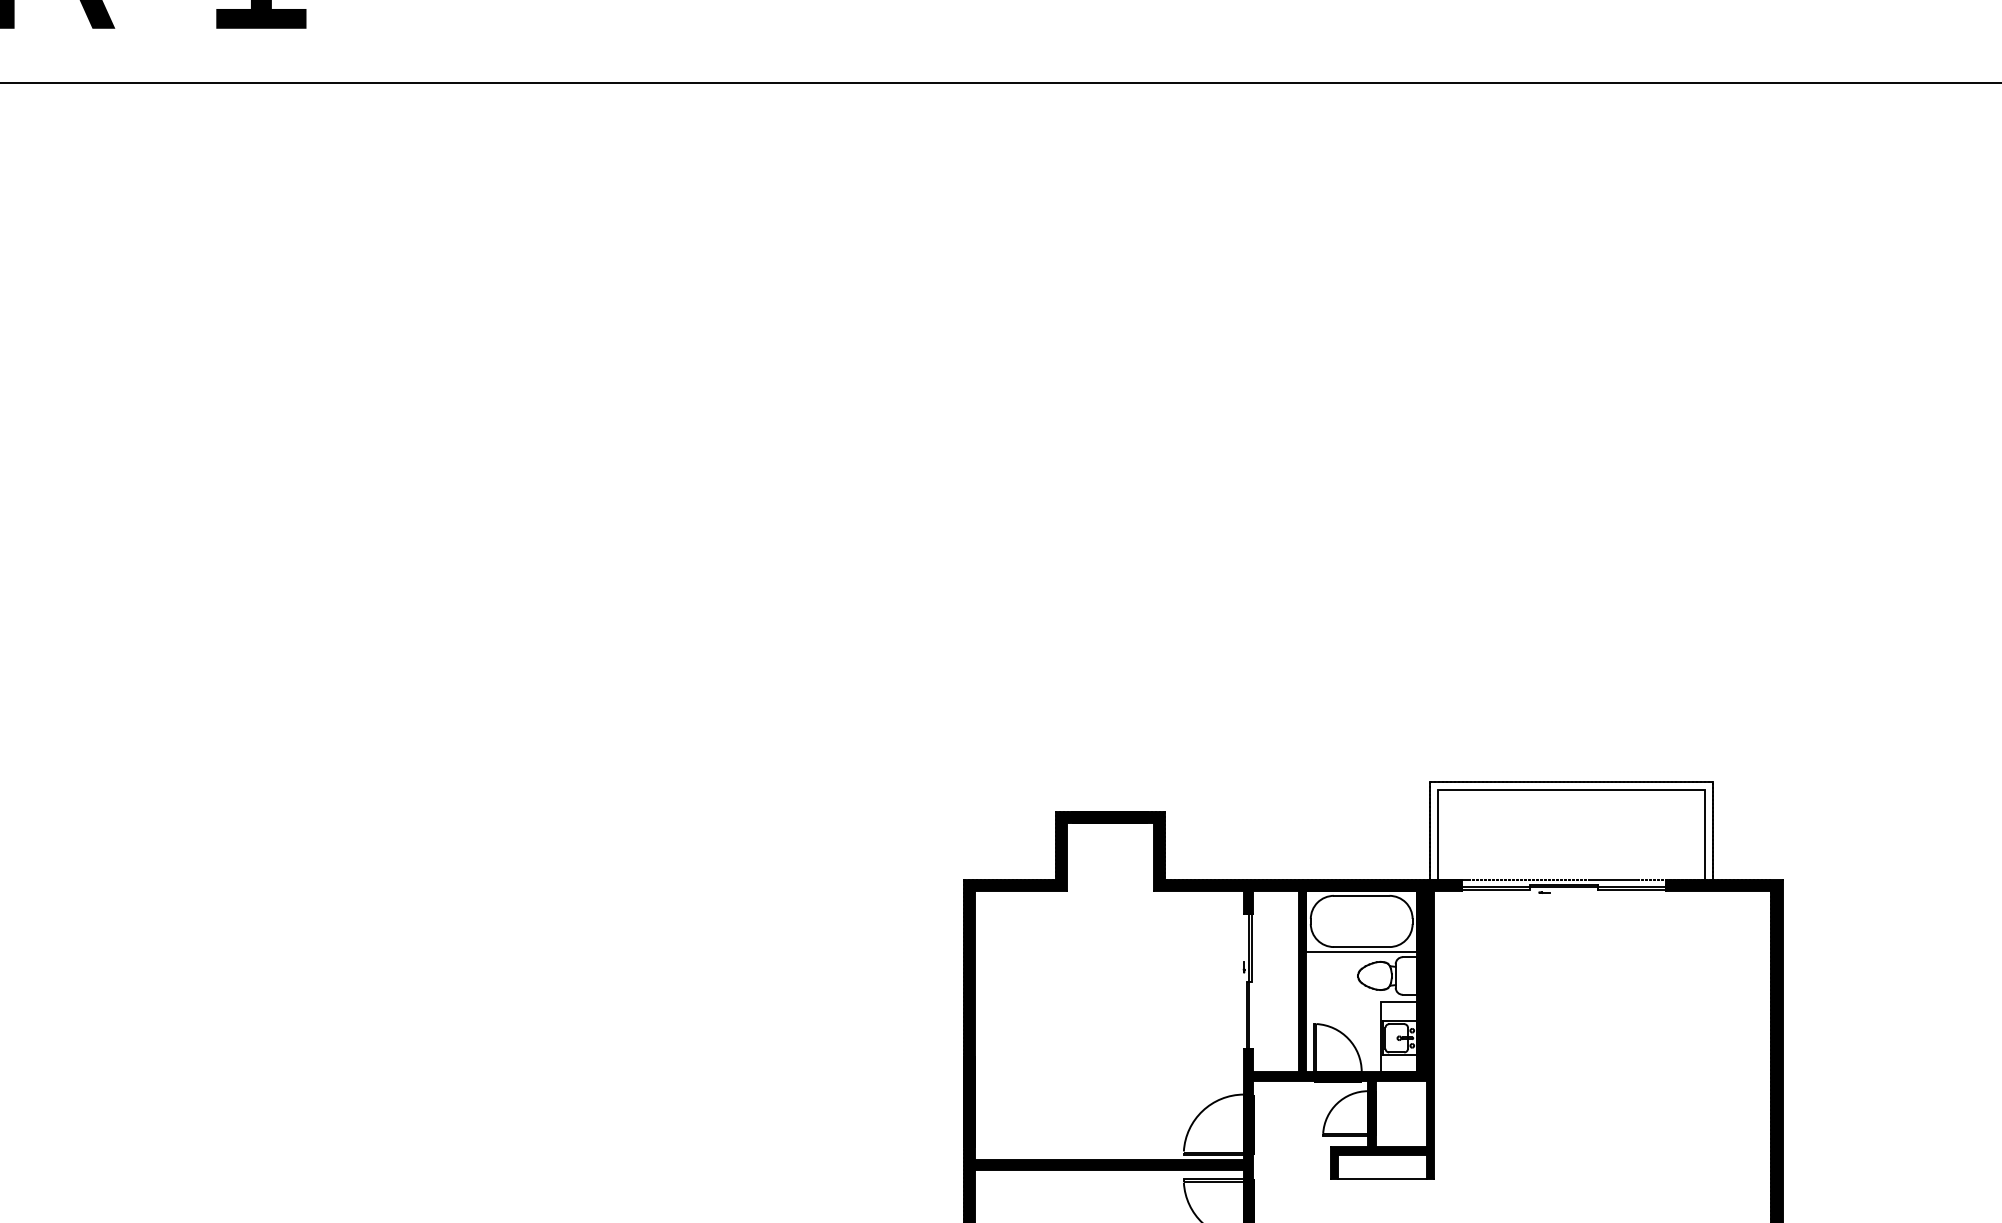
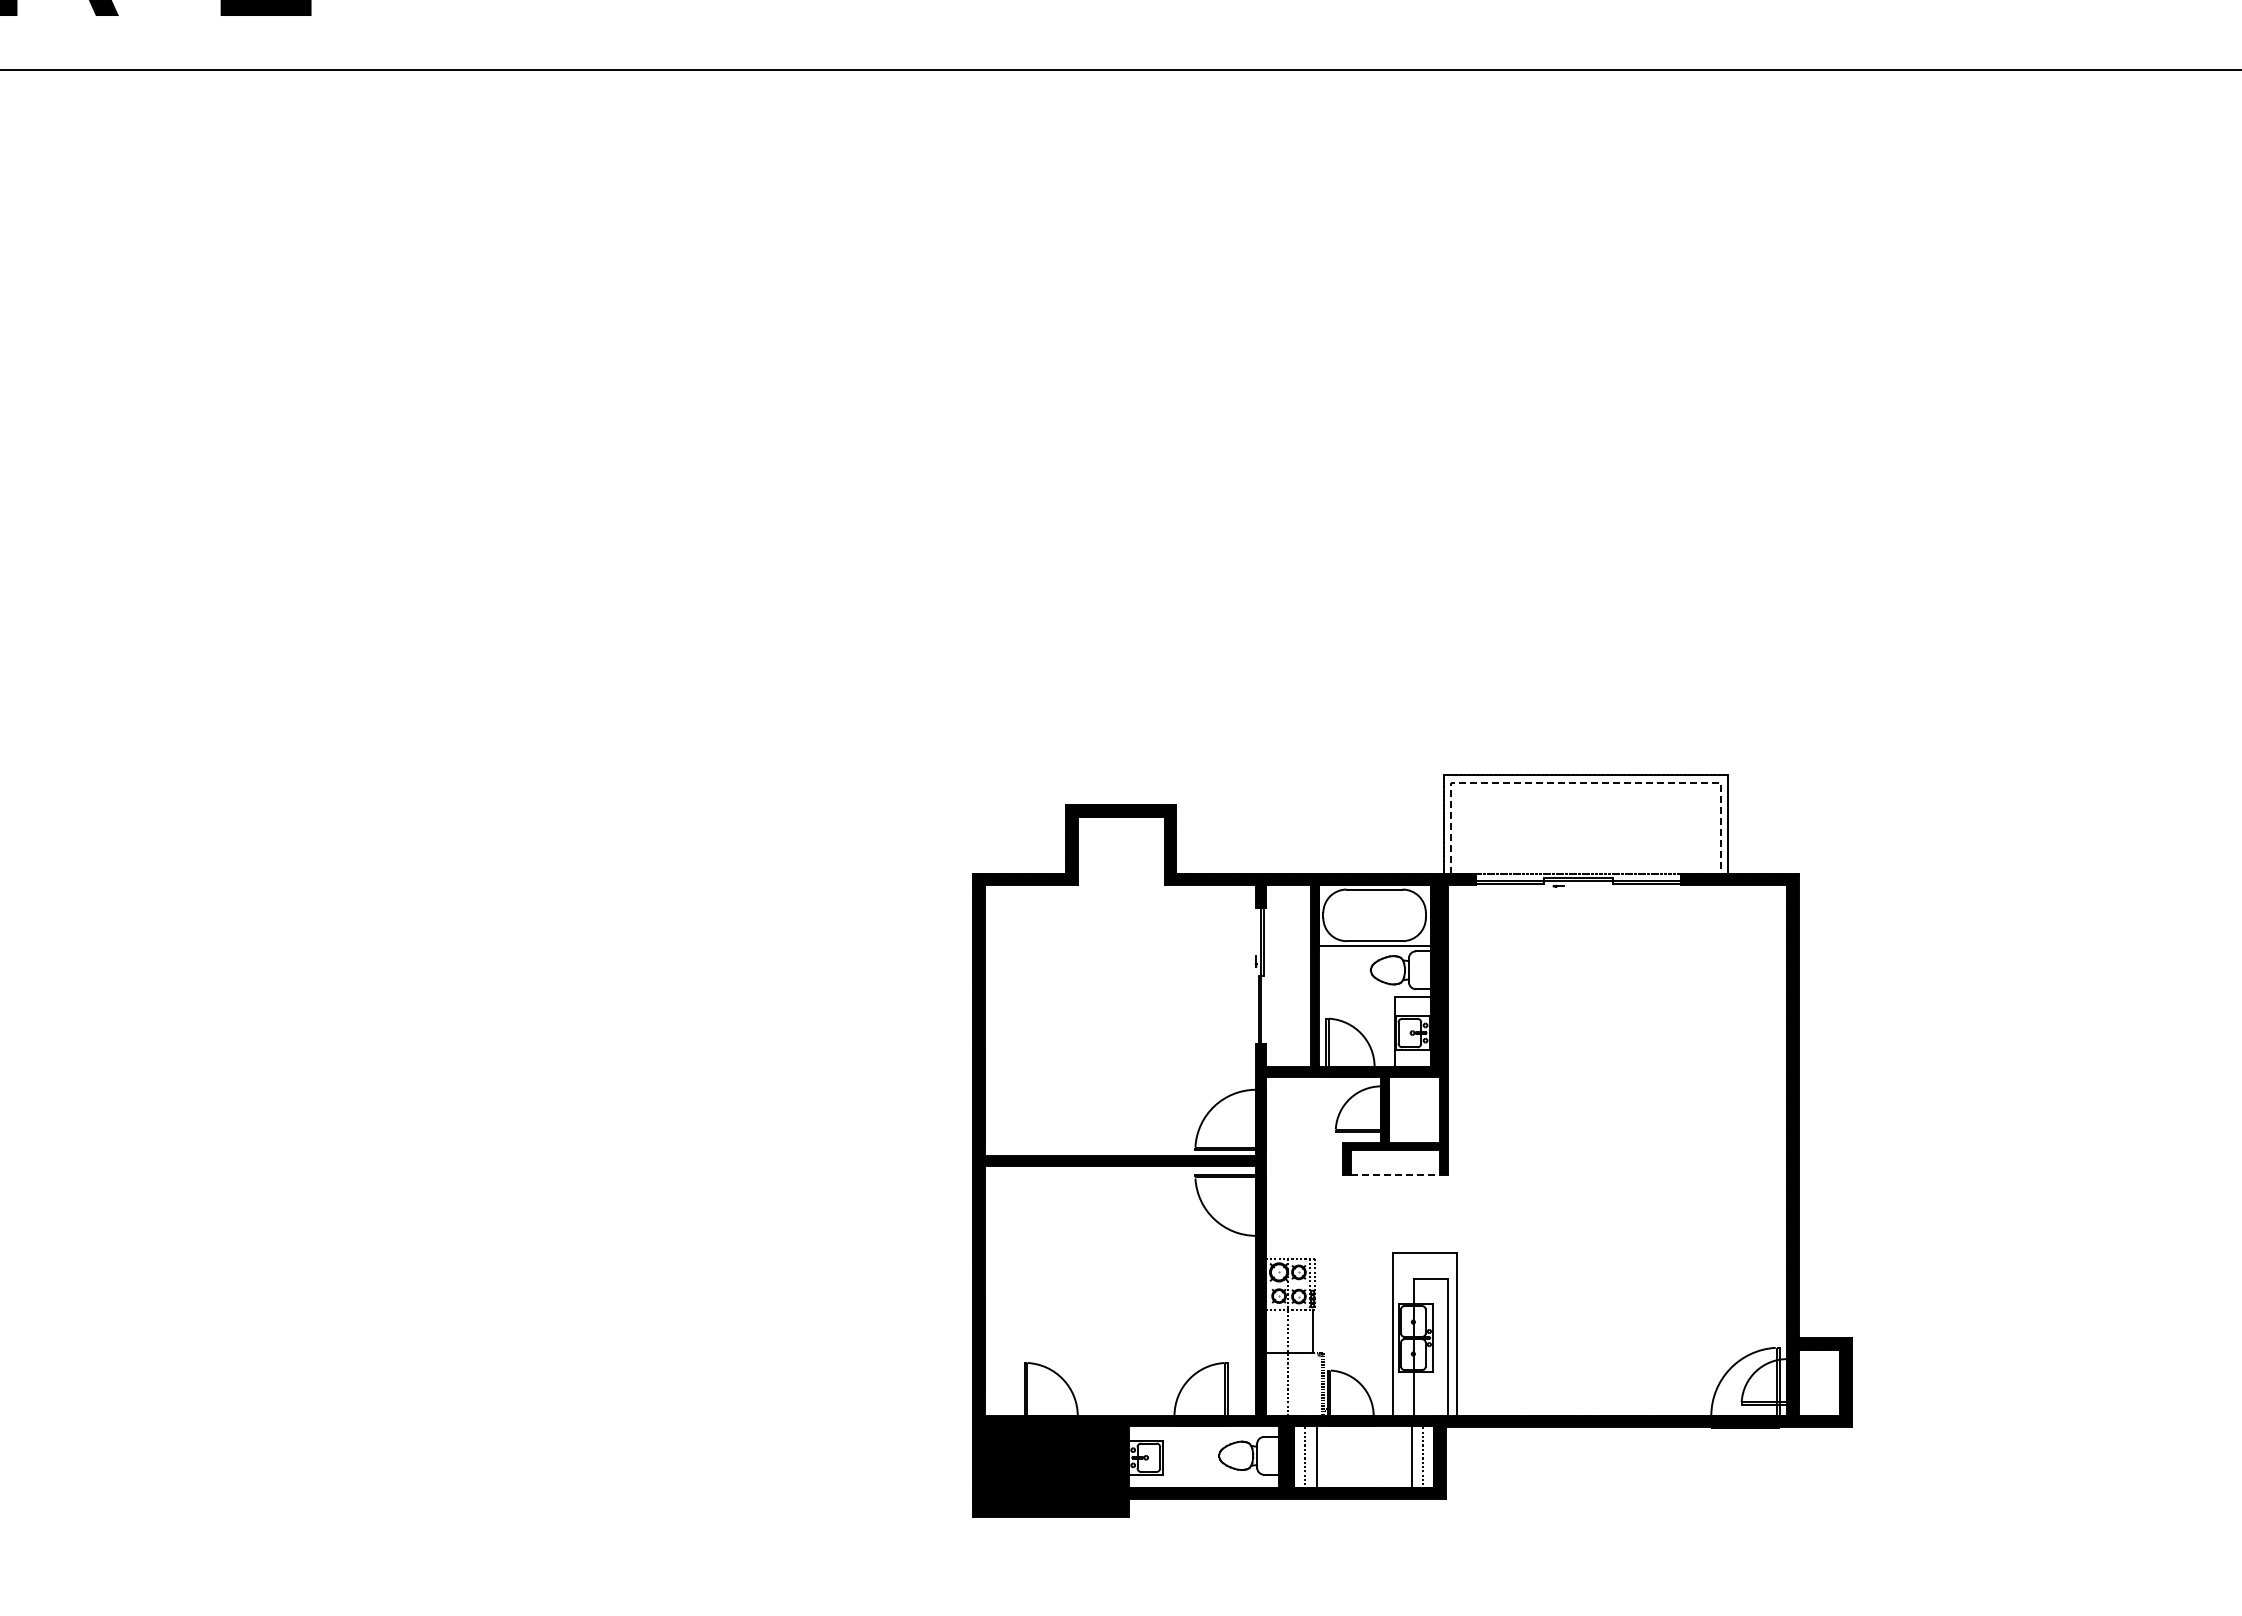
line: (1572, 789) -> (1586, 782), solid -> dashed
line: (1382, 1179) -> (1395, 1175), solid -> dashed

